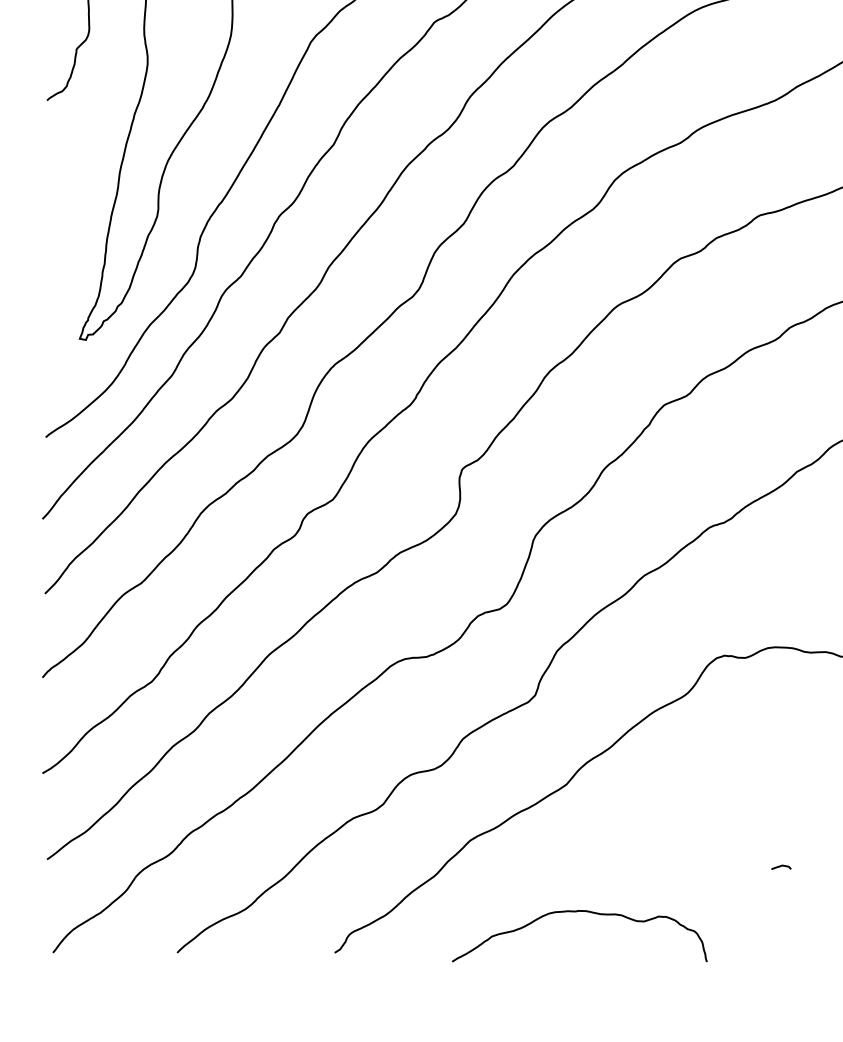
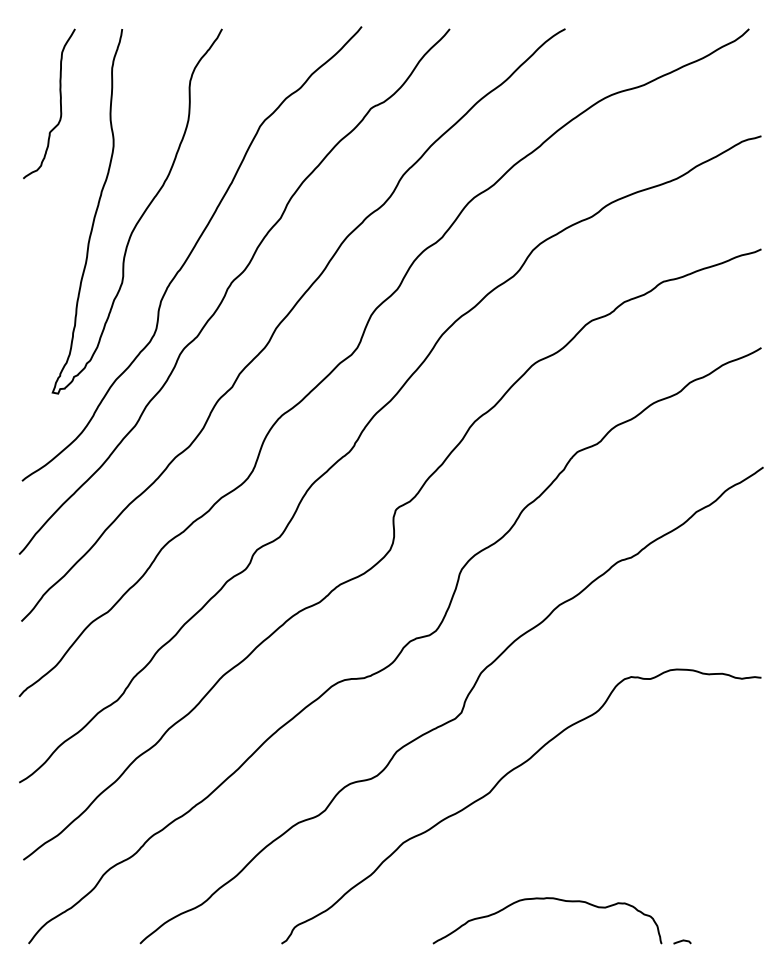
curve: (781, 866) -> (682, 941), moved
curve: (580, 912) -> (548, 899), moved

